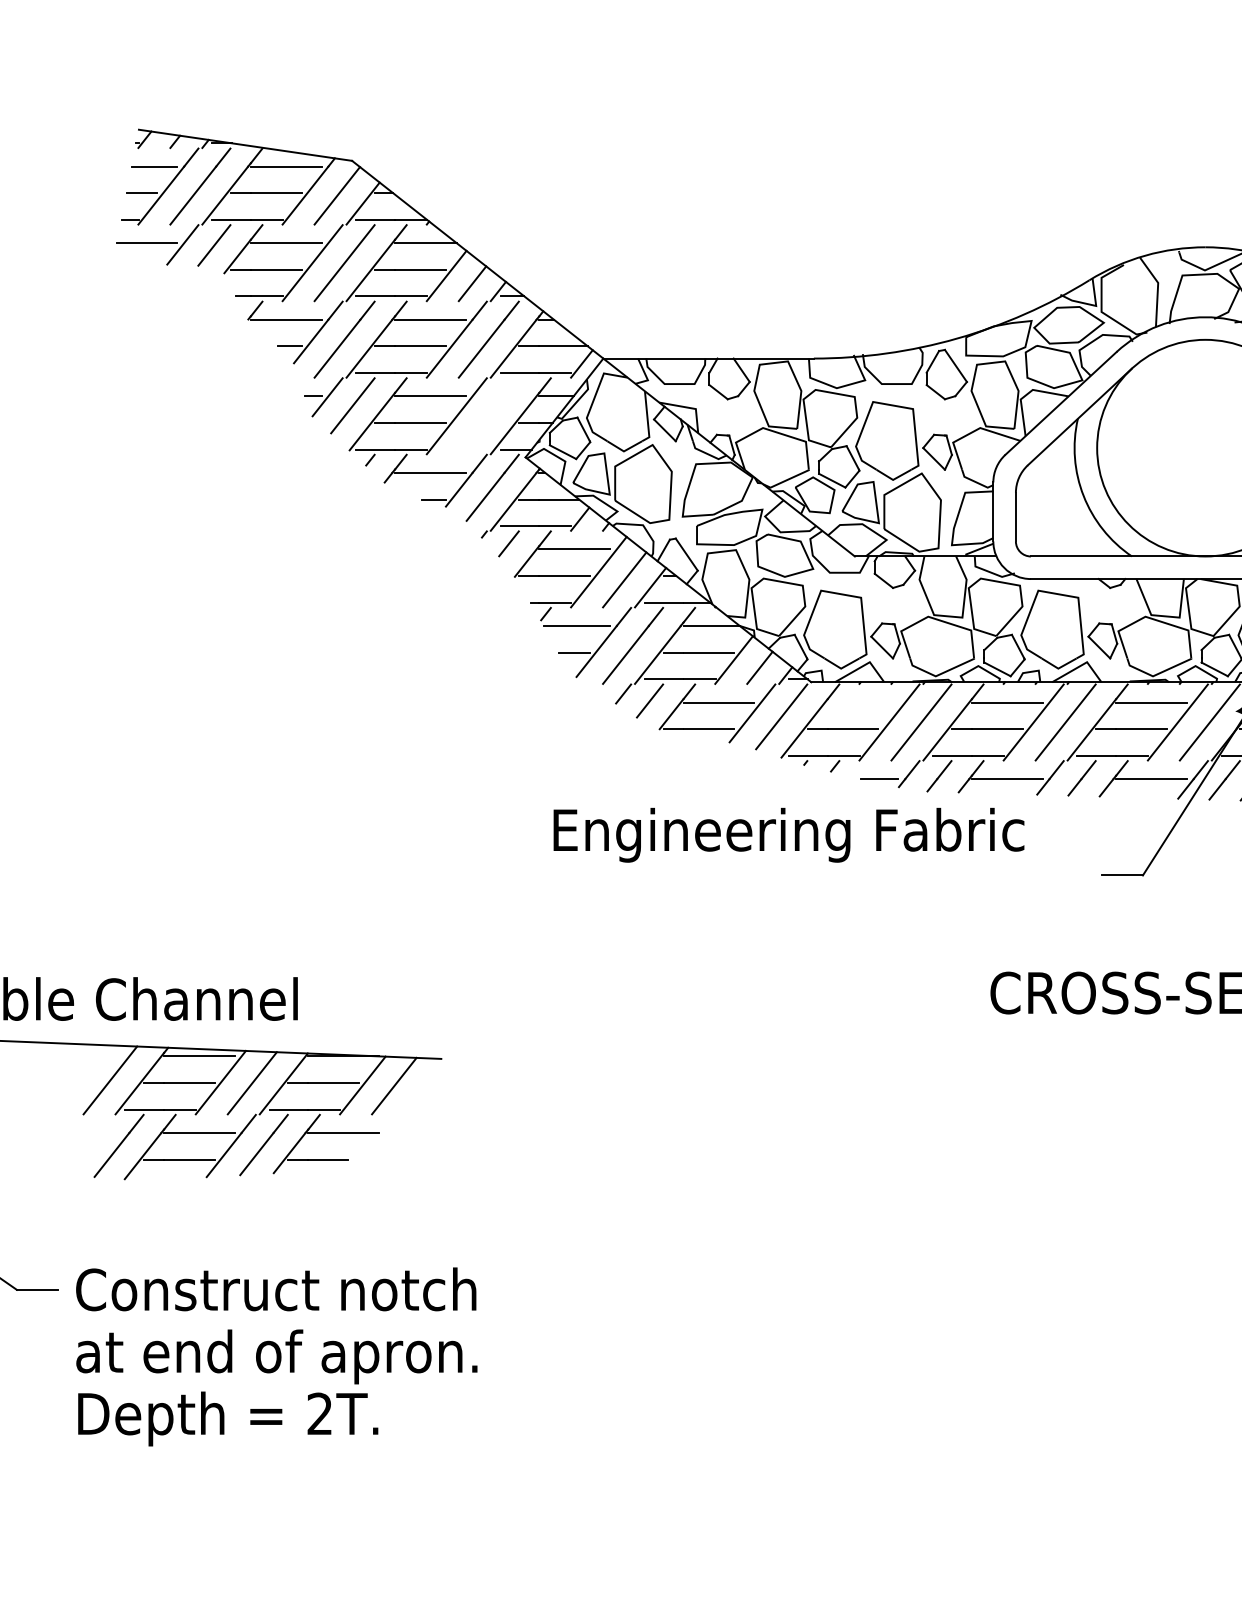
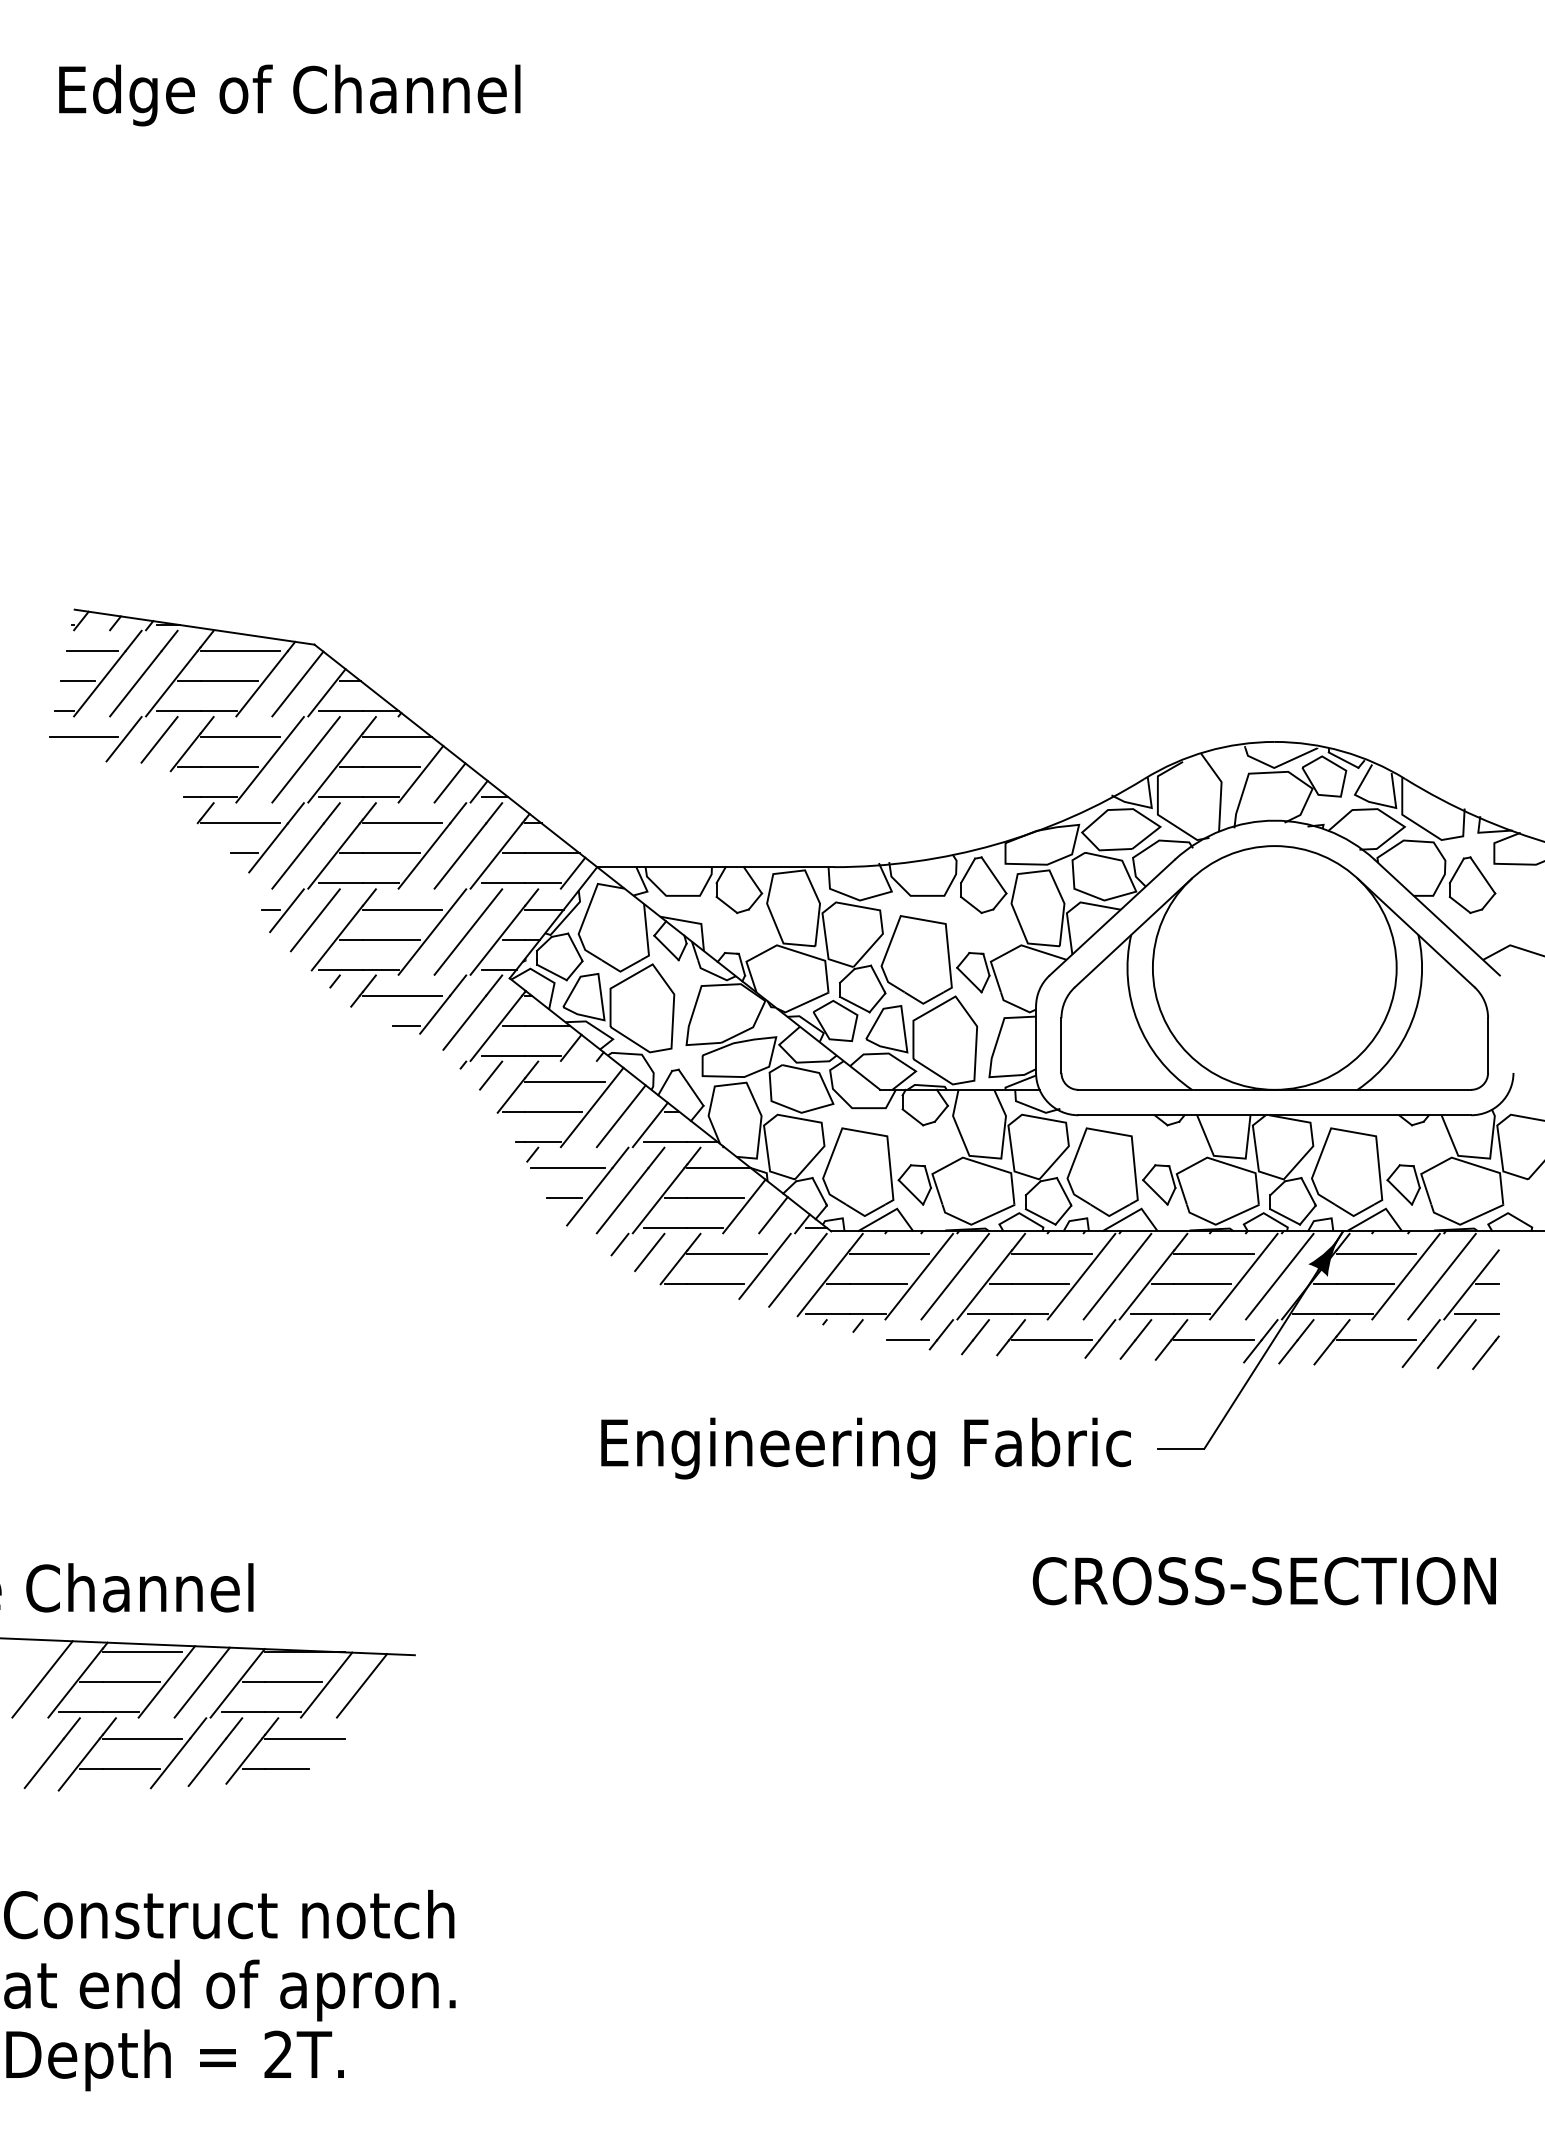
line: (488, 415) -> (468, 931), added
line: (863, 702) -> (889, 1254), added
text: (788, 835) -> (865, 1448), moved

